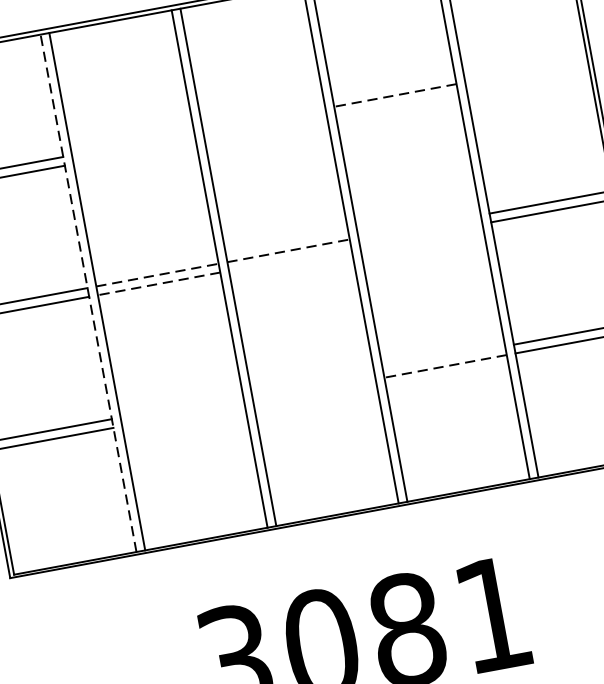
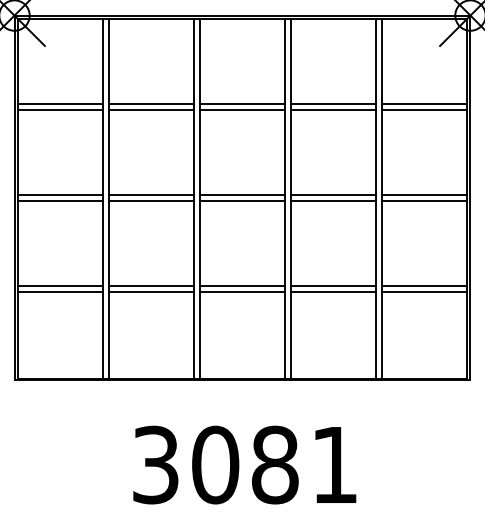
line: (525, 70) -> (424, 103), added
line: (527, 79) -> (424, 109), added
line: (395, 95) -> (333, 103), dashed -> solid
line: (396, 103) -> (333, 109), added
line: (264, 119) -> (242, 103), added
line: (265, 128) -> (242, 109), added
line: (131, 143) -> (150, 103), added
line: (133, 152) -> (150, 109), added
line: (419, 225) -> (333, 194), added
line: (421, 236) -> (333, 201), added
line: (288, 250) -> (242, 194), dashed -> solid
line: (290, 260) -> (242, 201), added
line: (157, 274) -> (151, 194), dashed -> solid
line: (159, 284) -> (151, 201), dashed -> solid
line: (88, 293) -> (102, 198), dashed -> solid
line: (443, 358) -> (333, 286), added
line: (445, 366) -> (333, 292), dashed -> solid
line: (312, 382) -> (242, 286), added
line: (314, 391) -> (242, 292), added
line: (180, 406) -> (150, 286), added
line: (182, 415) -> (150, 292), added

